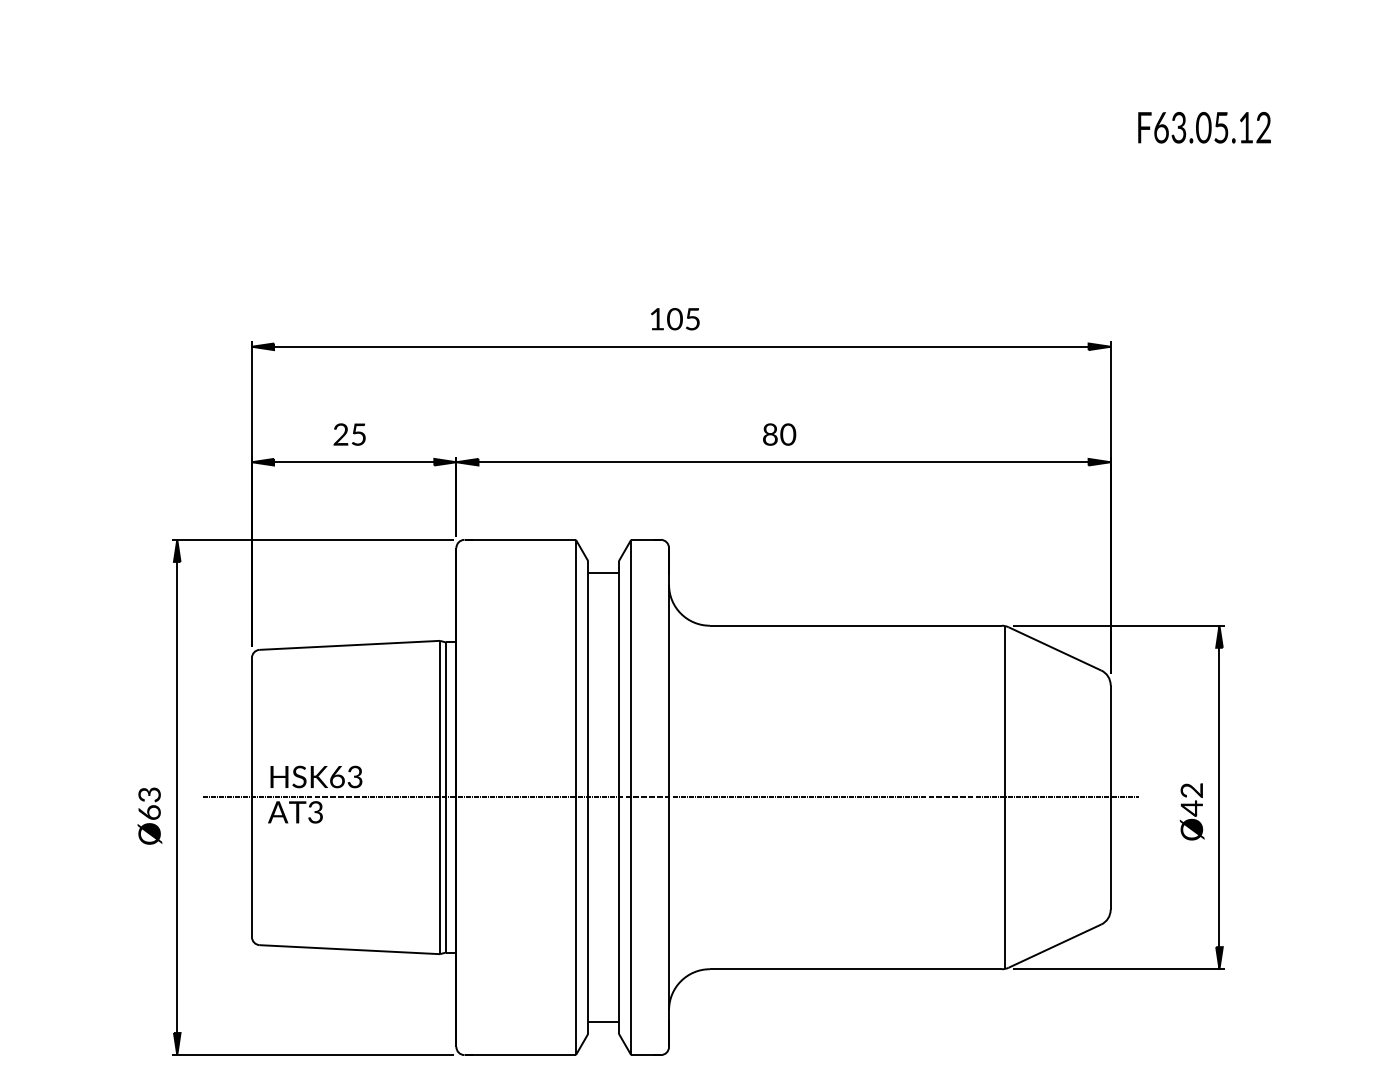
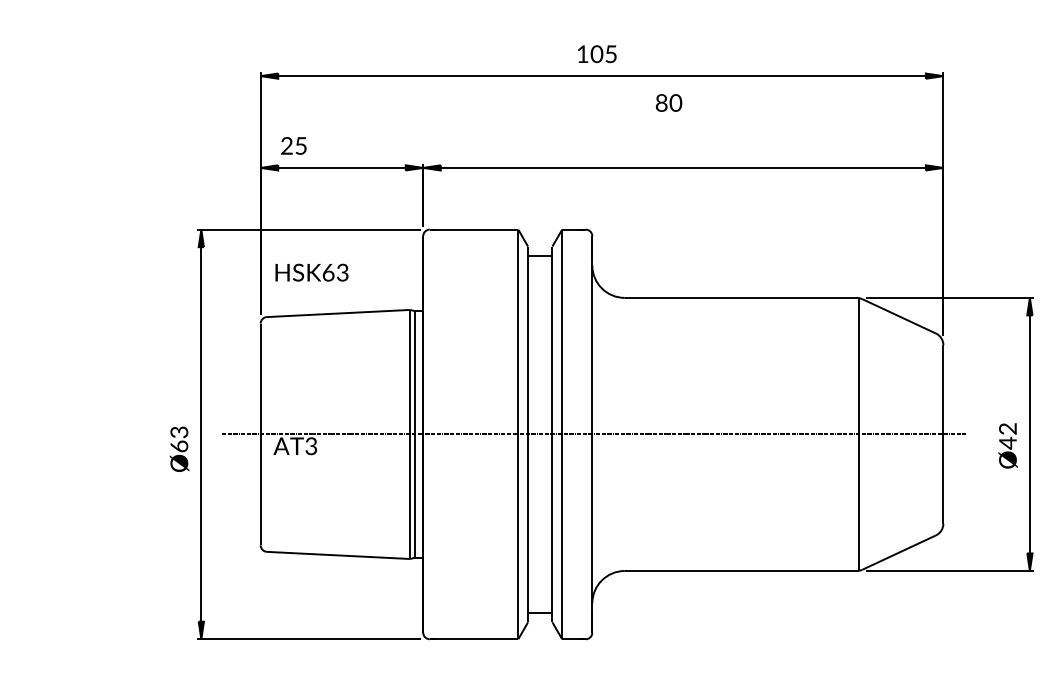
text: (349, 434) -> (293, 145), moved
text: (779, 434) -> (668, 102), moved
text: (316, 776) -> (312, 272), moved

